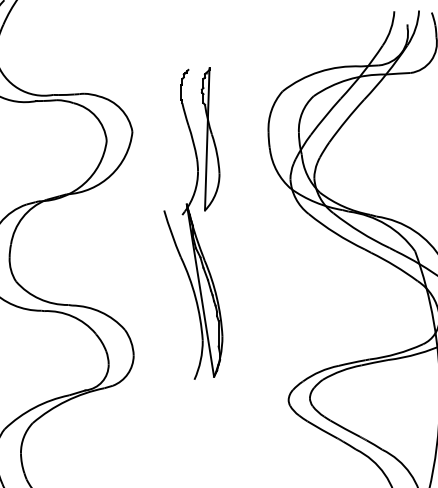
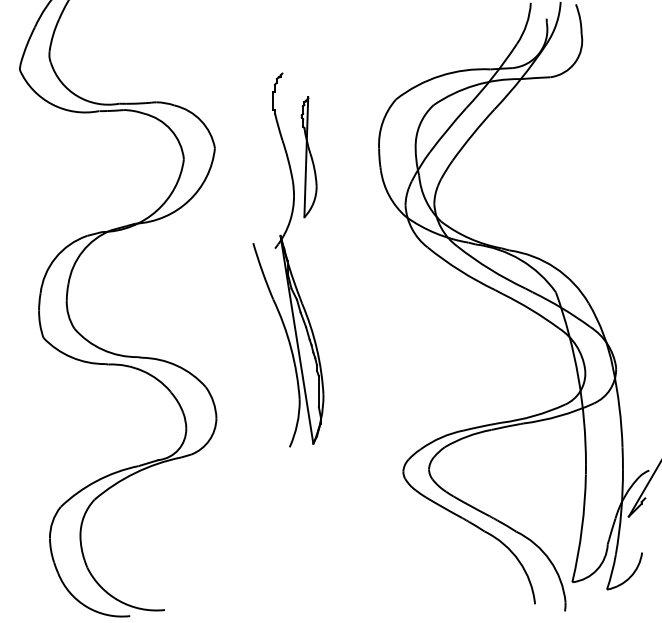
part: (210, 138) -> (308, 156), size x0.7

